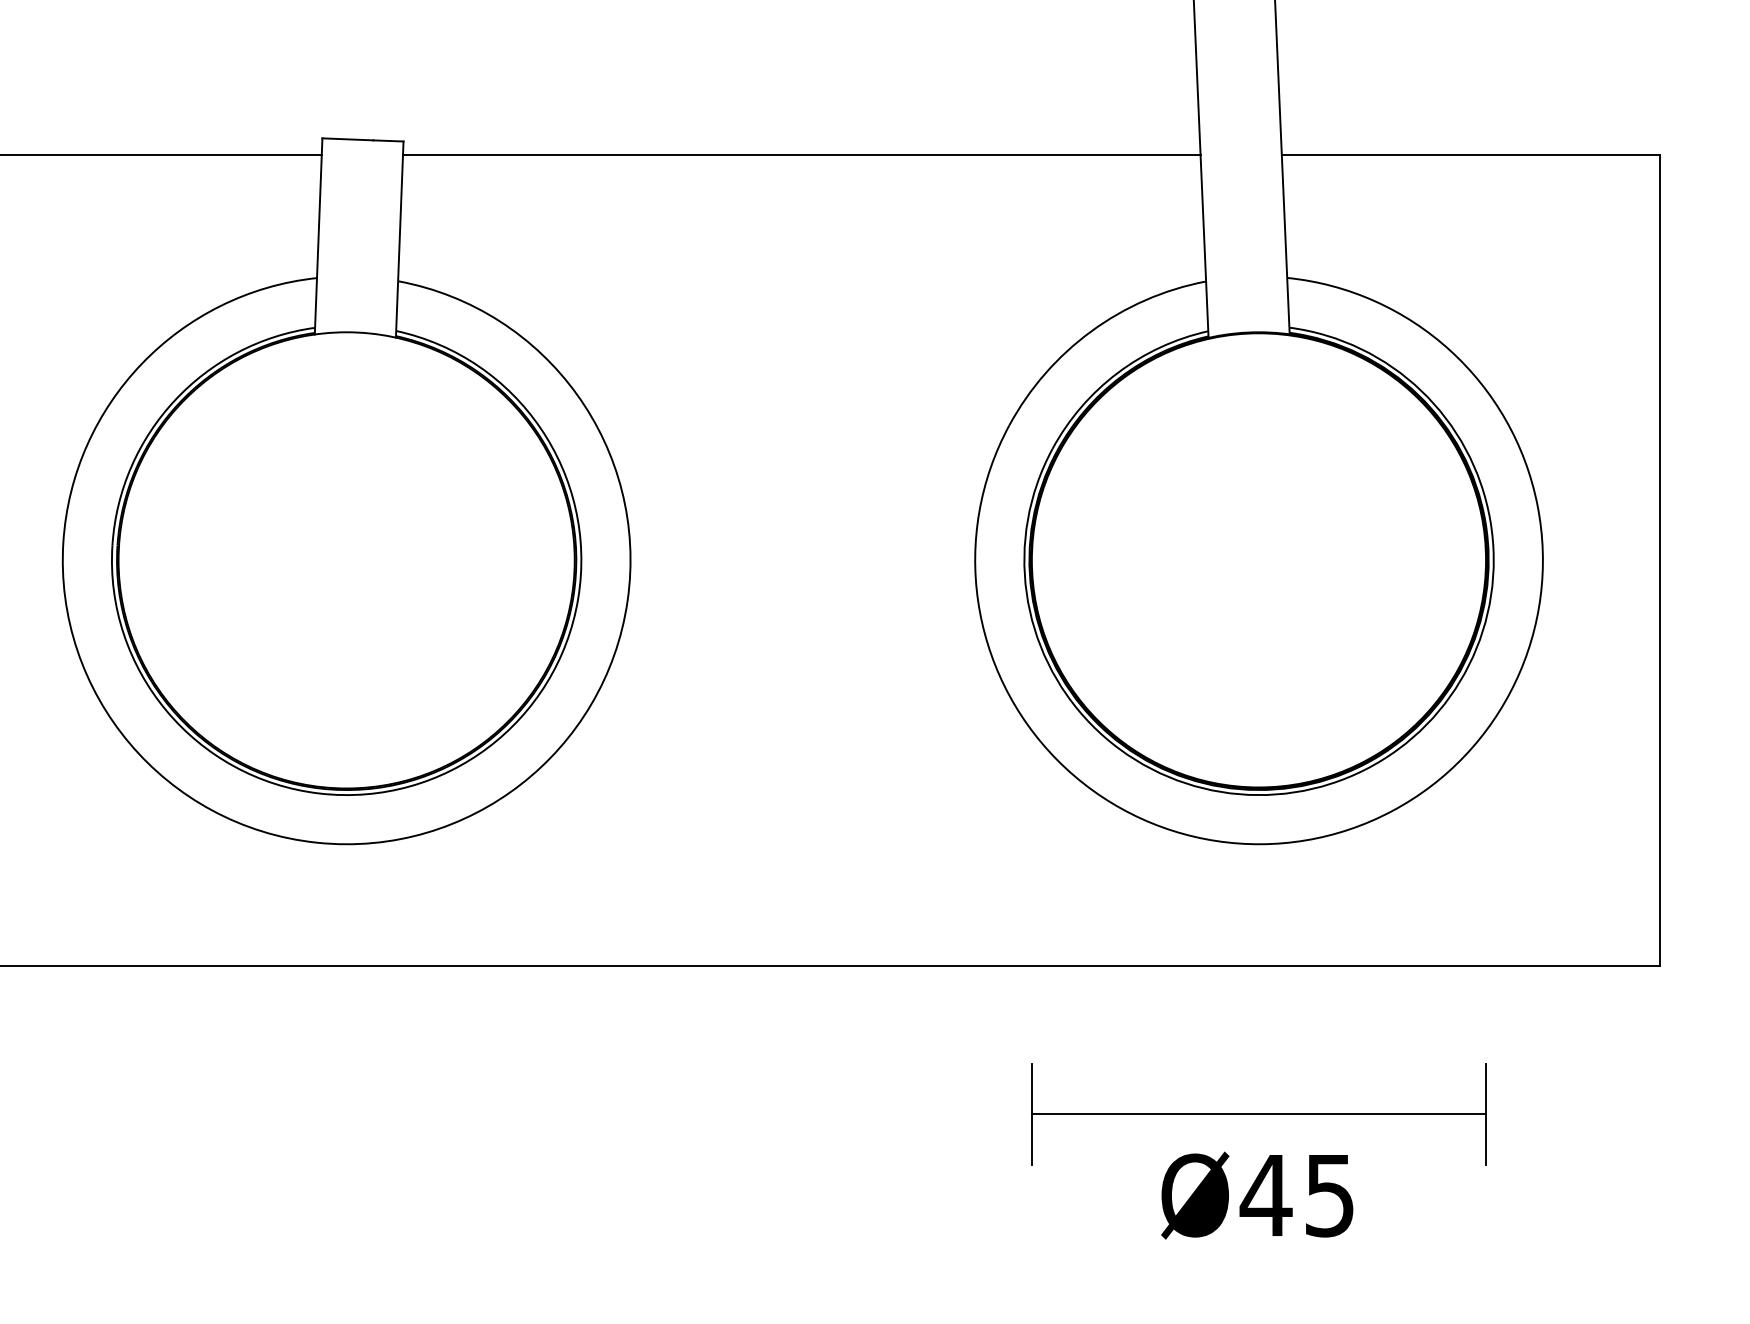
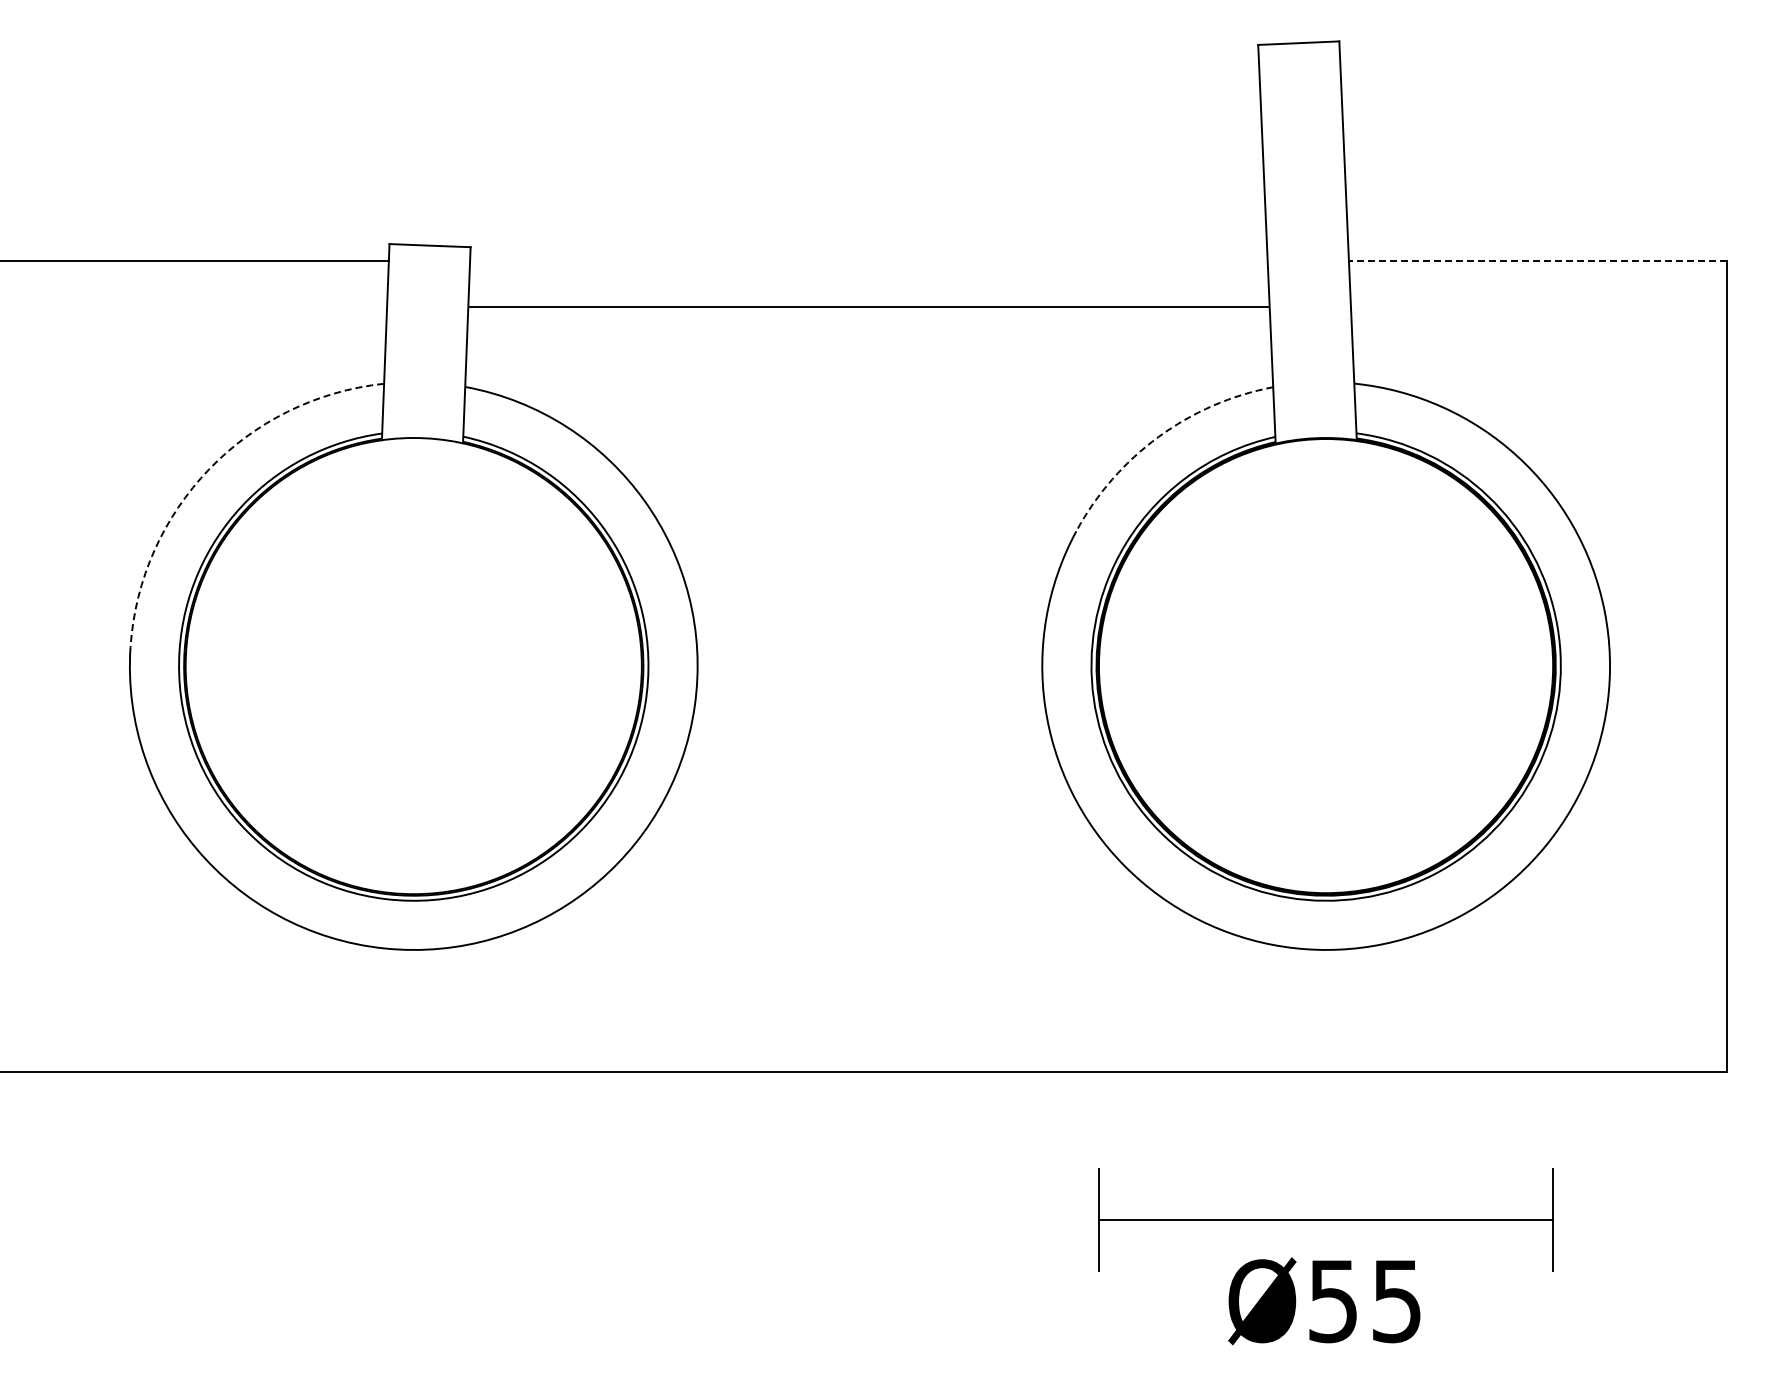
line: (801, 154) -> (868, 306), moved
line: (1470, 154) -> (1537, 260), solid -> dashed
arc: (1091, 331) -> (1158, 437), solid -> dashed
arc: (142, 363) -> (209, 469), solid -> dashed
text: (1265, 1195) -> (1332, 1301), Ø45 -> Ø55

